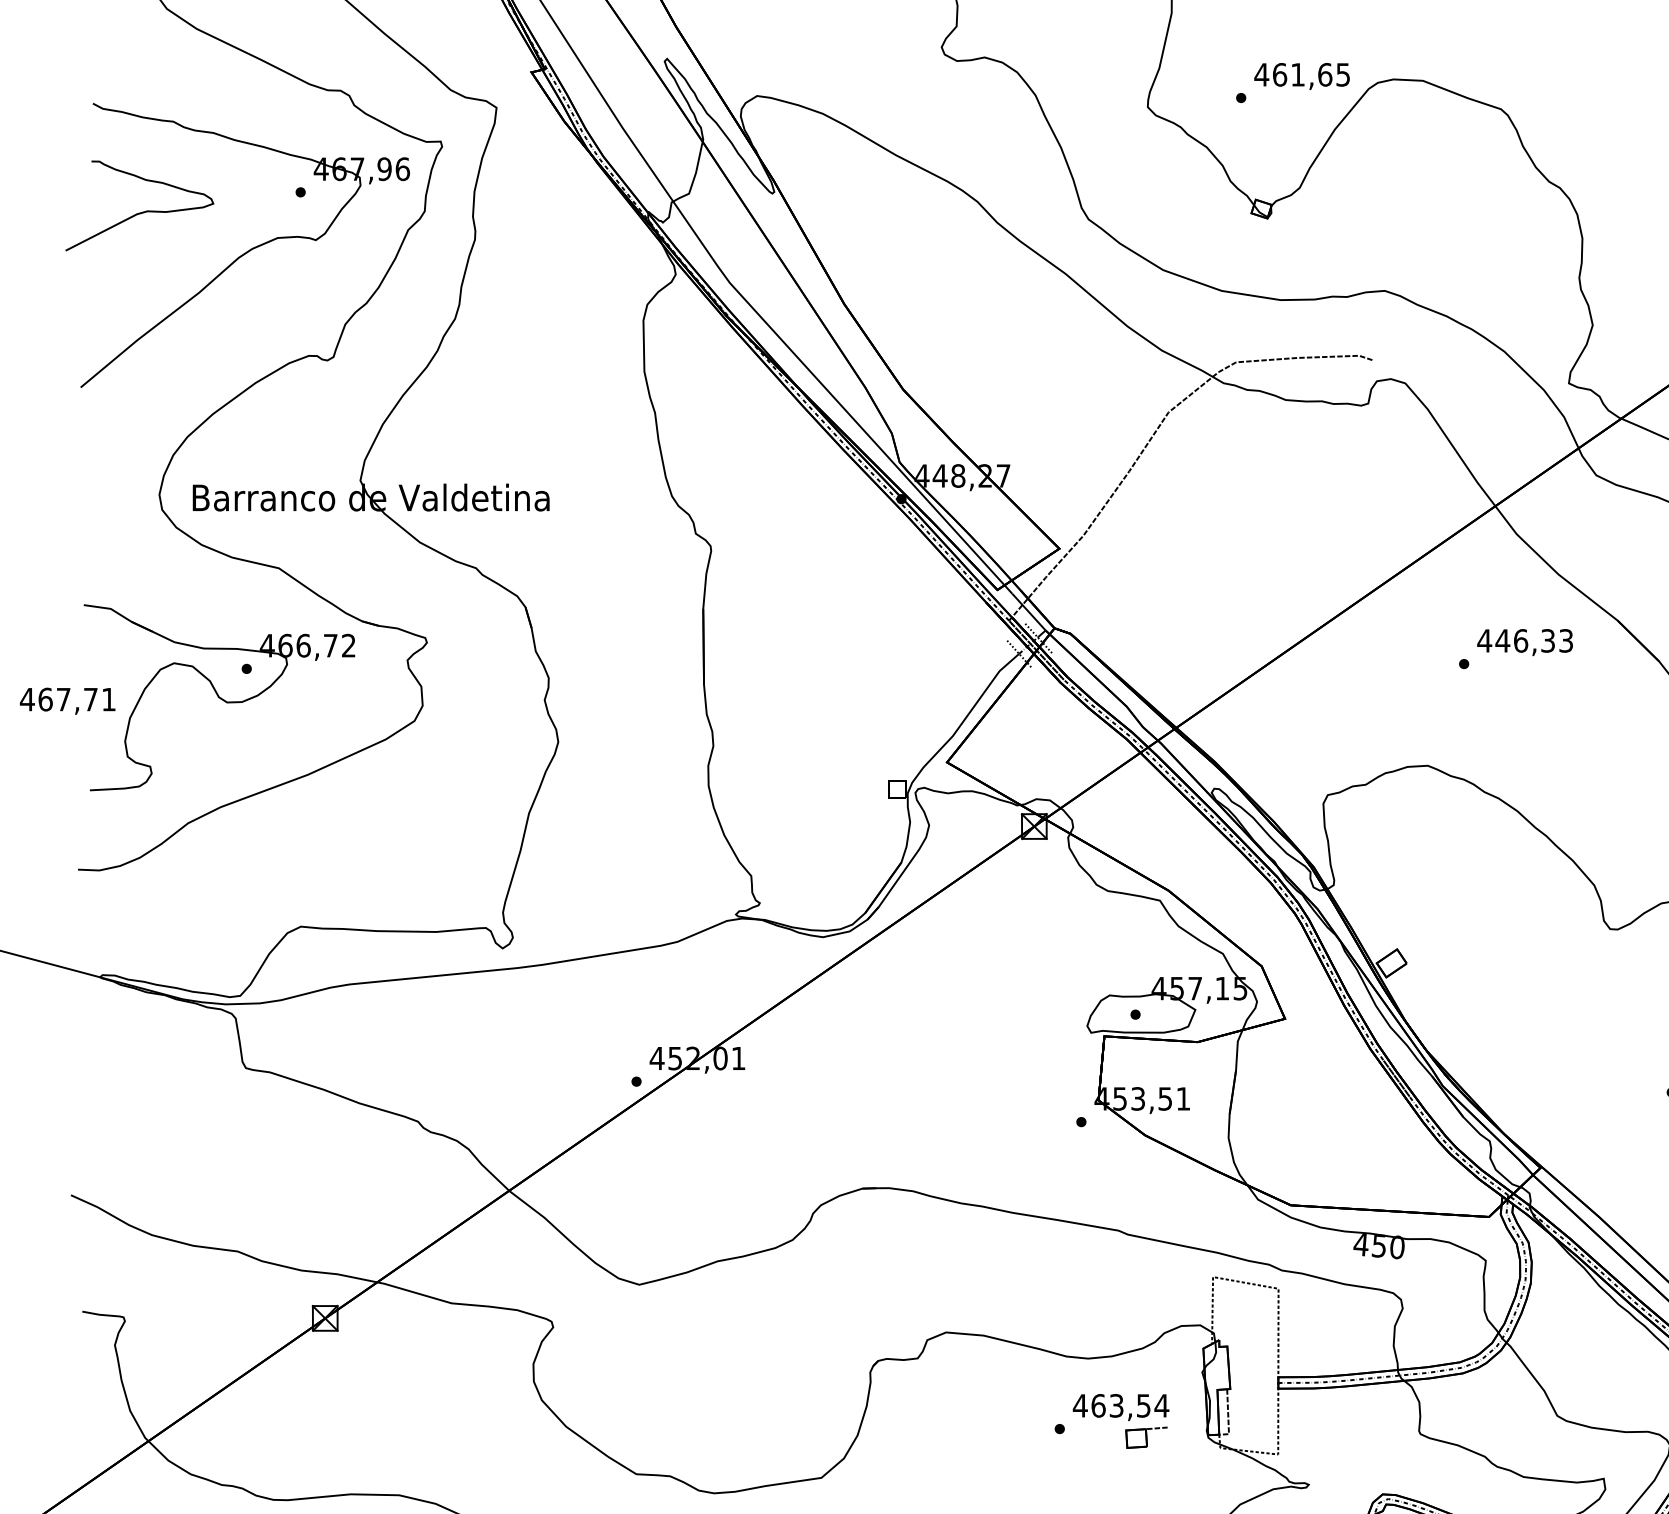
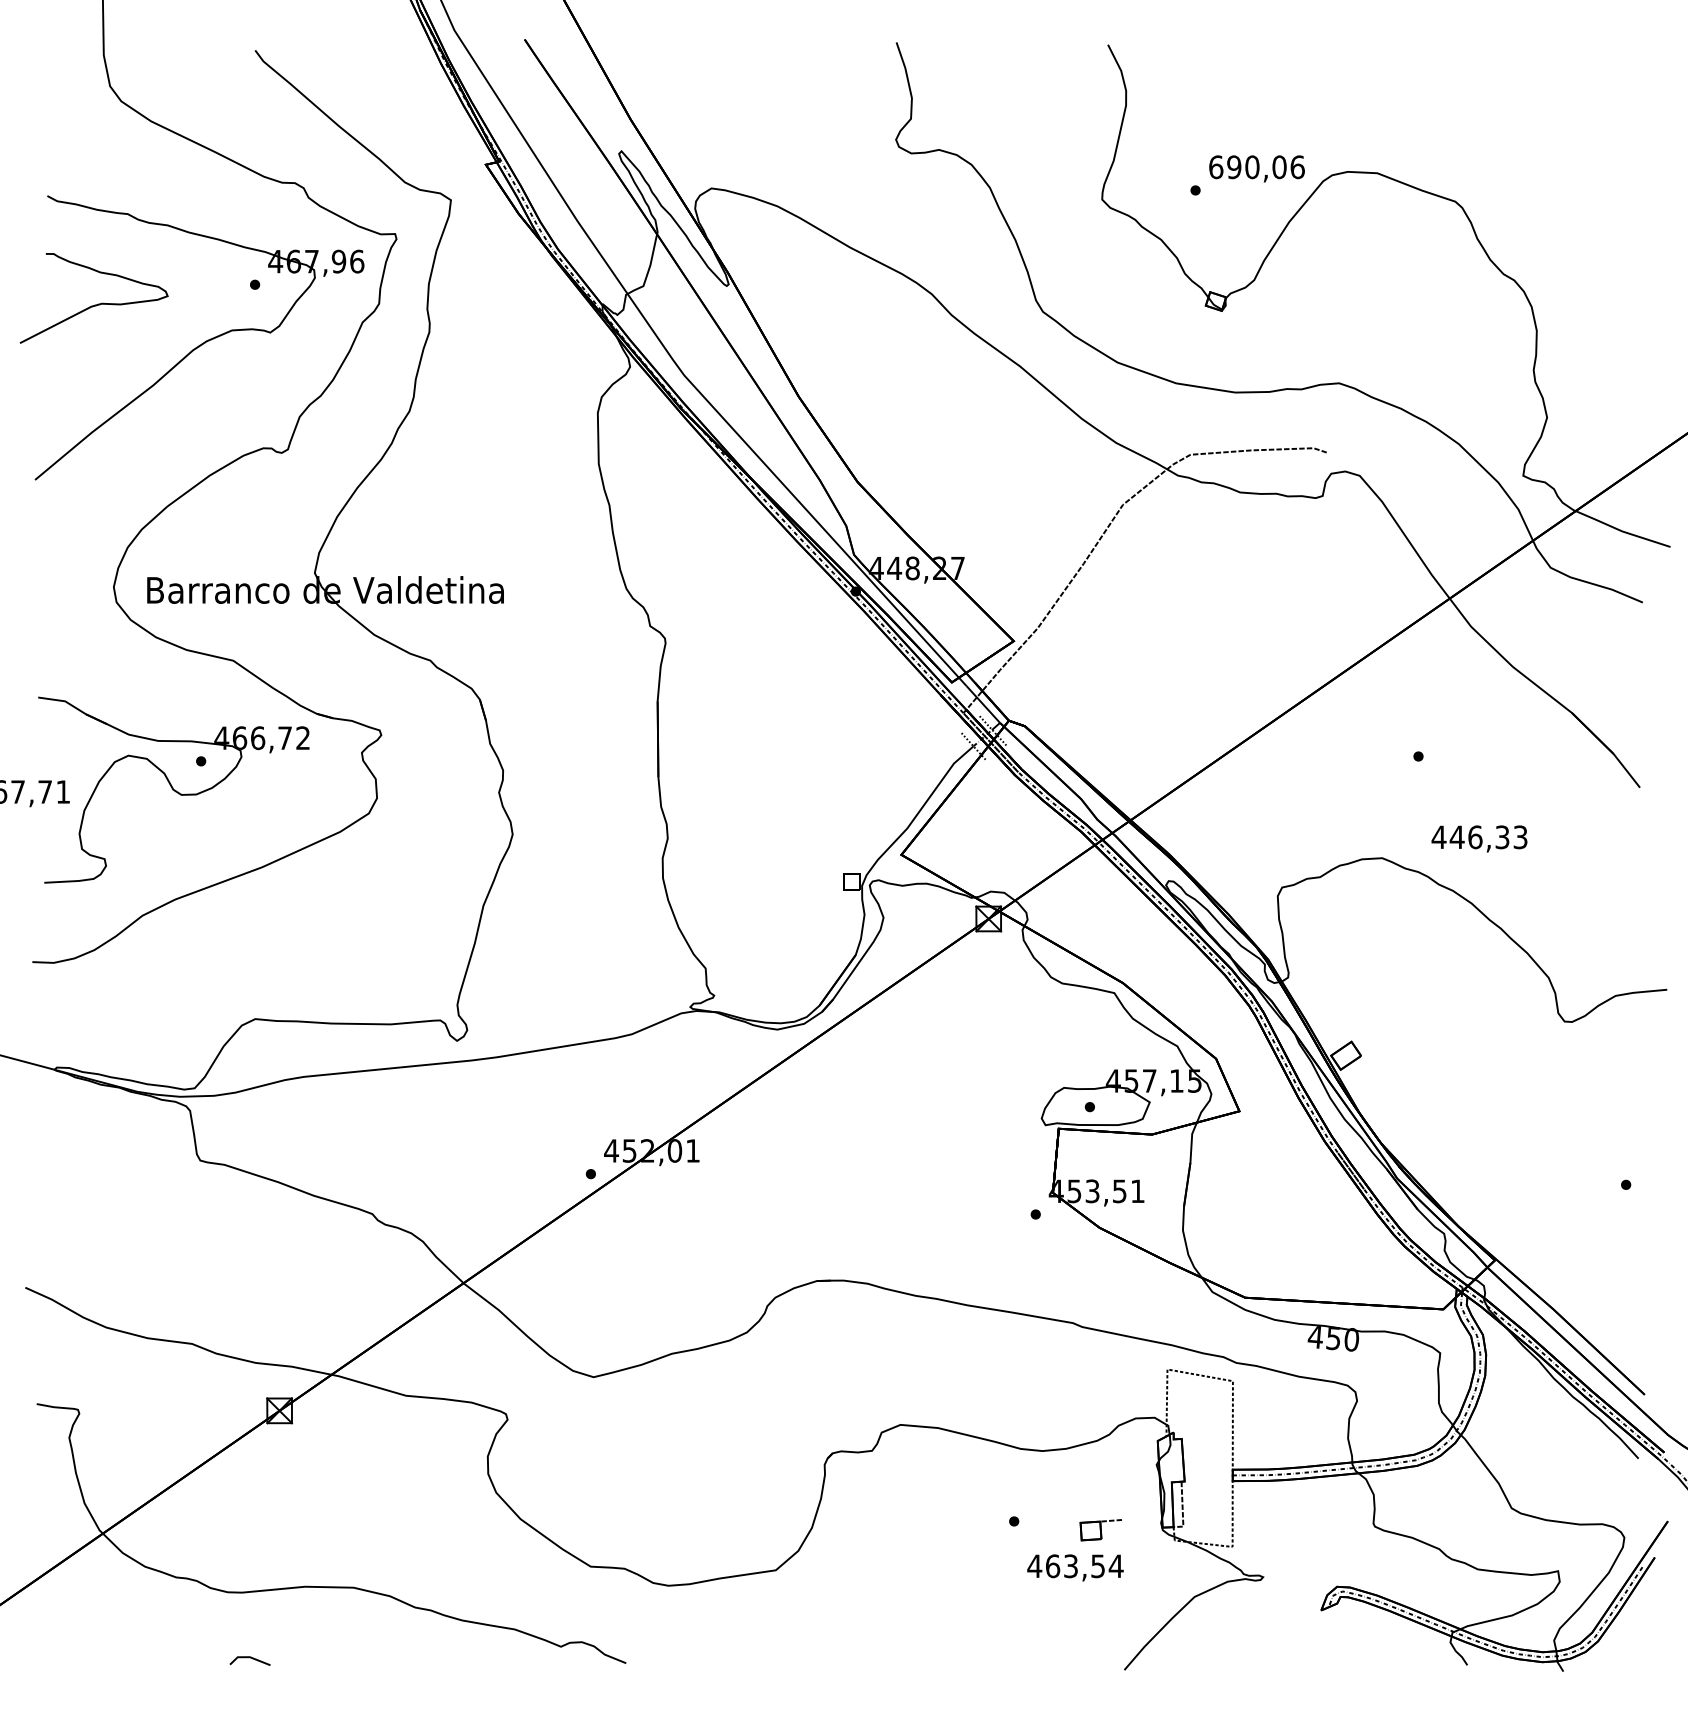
text: (1302, 75) -> (1256, 167), 461,65 -> 690,06
text: (1525, 642) -> (1479, 838), moved
text: (1121, 1407) -> (1075, 1567), moved

